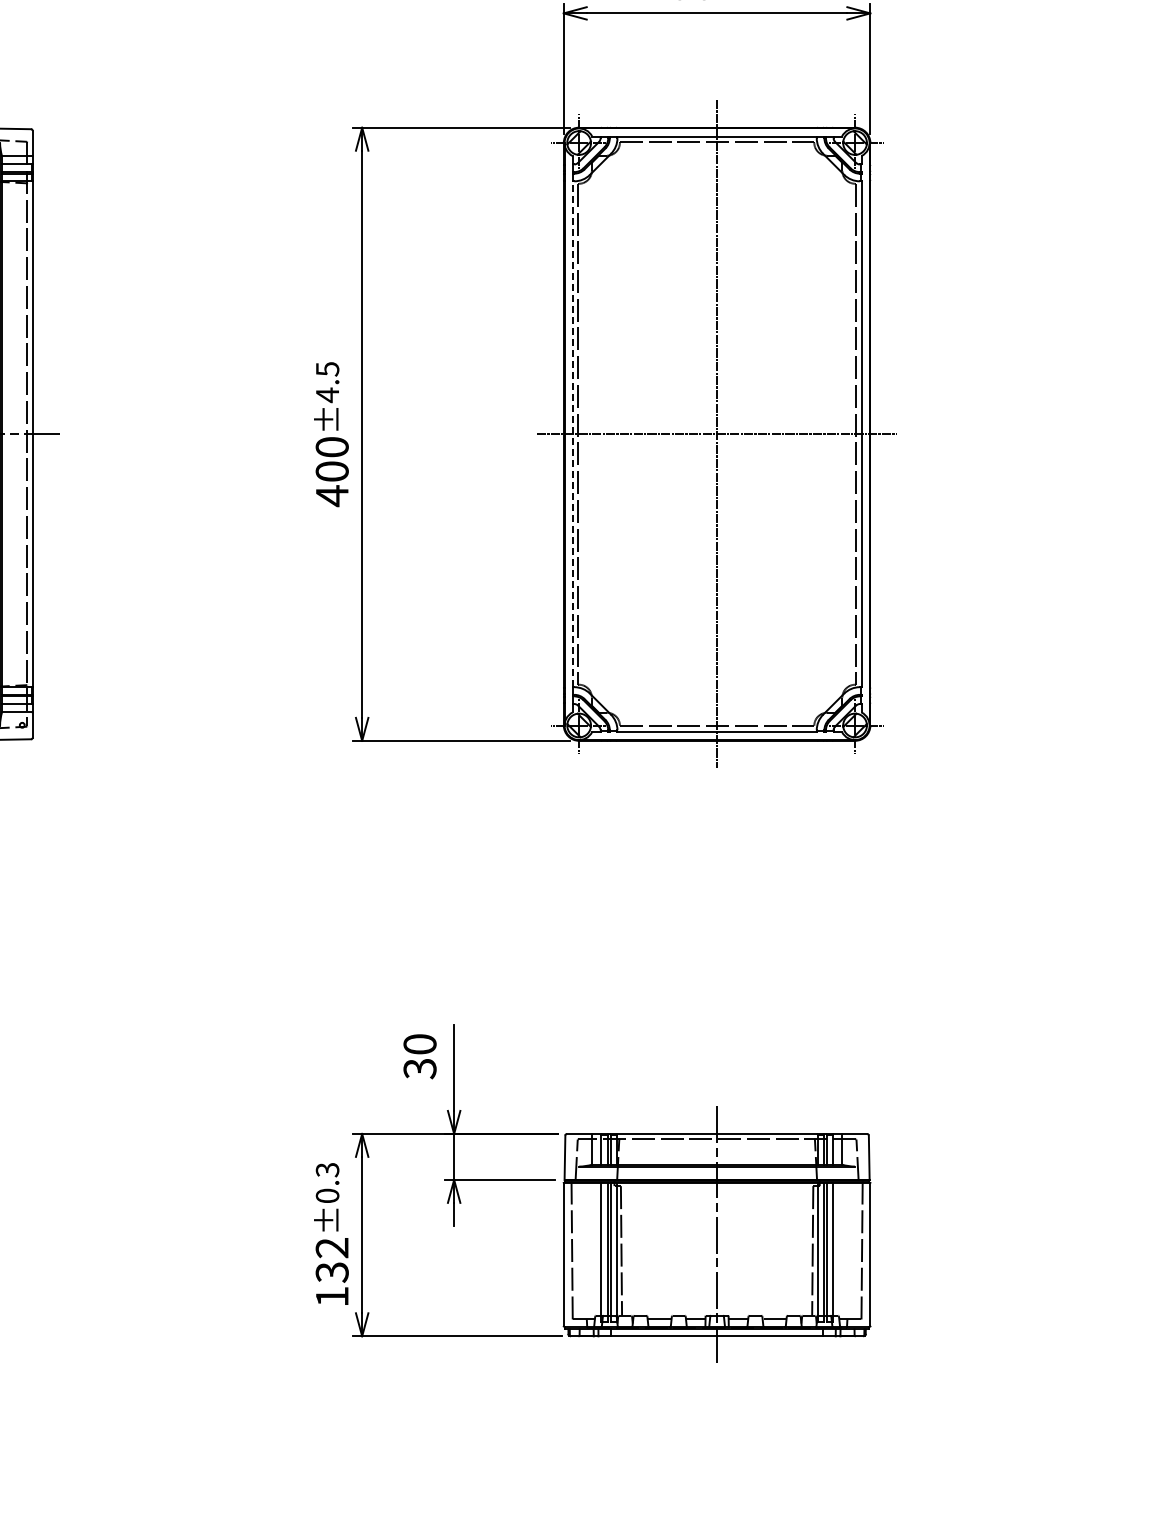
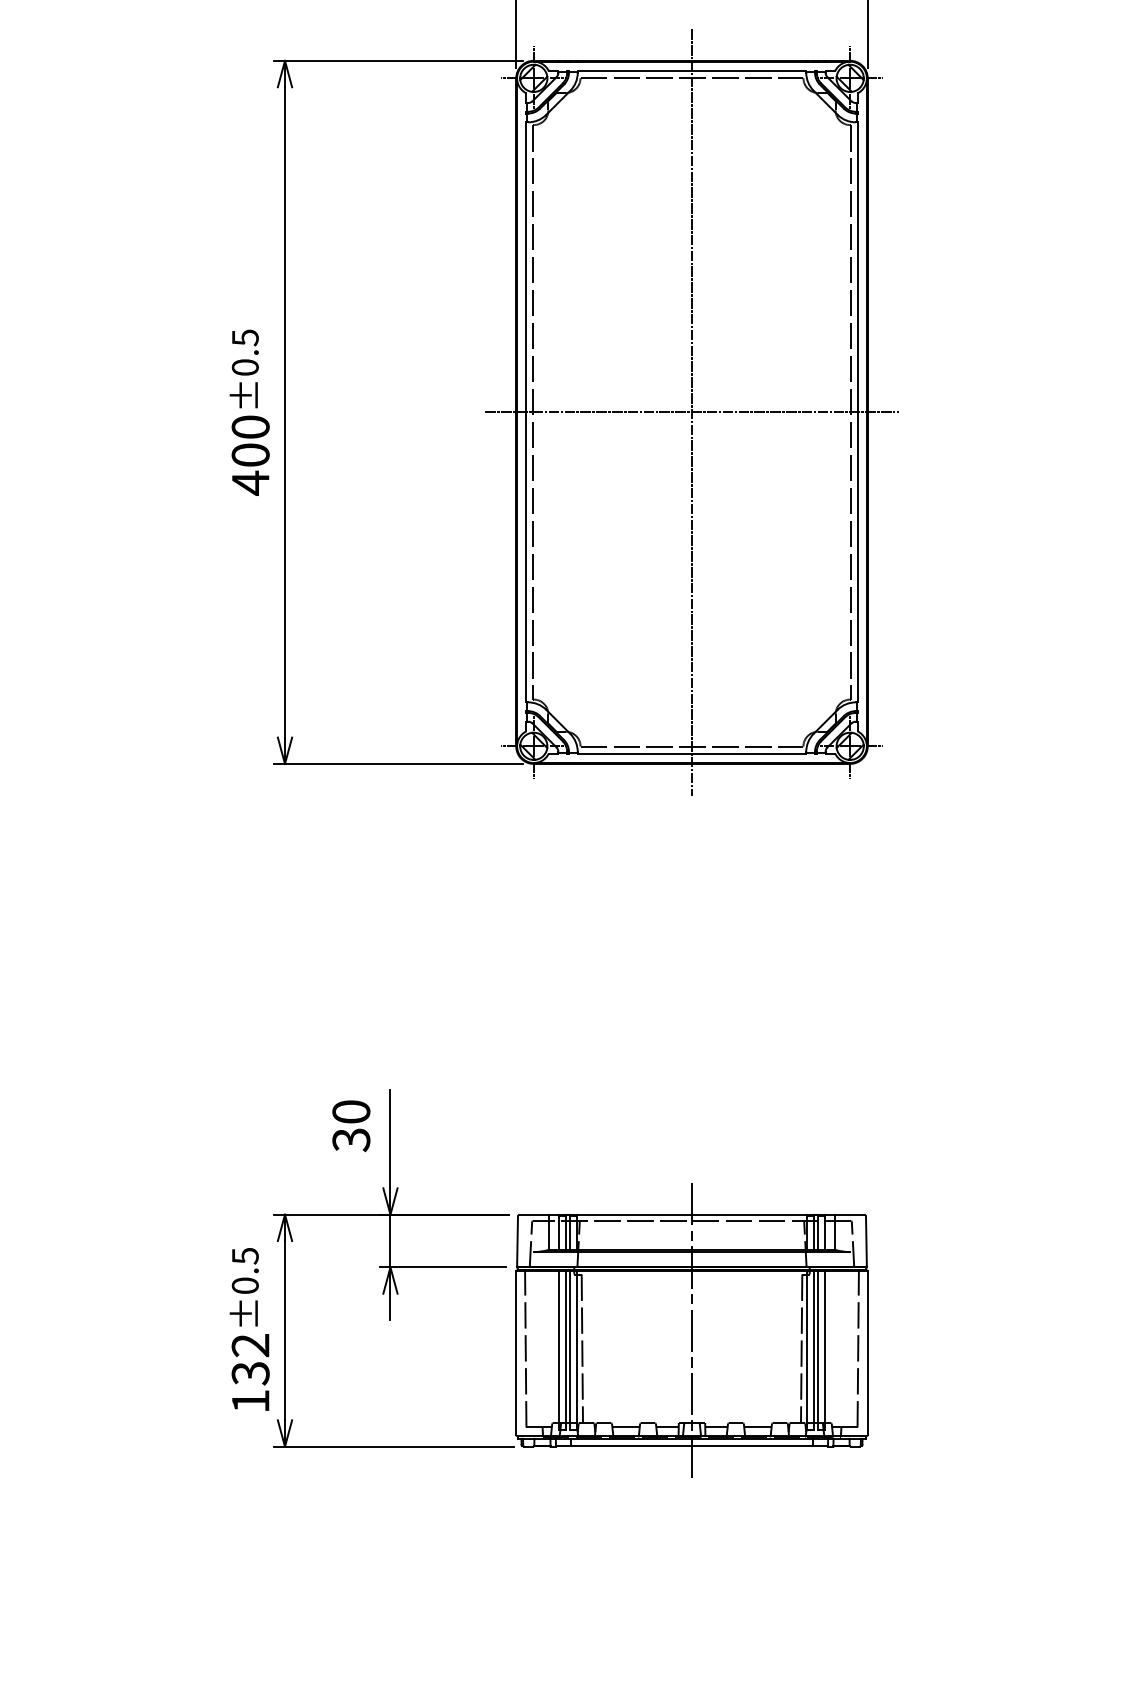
text: (327, 395) -> (245, 367), ±4.5 -> ±0.5
line: (572, 434) -> (526, 412), dashed -> solid
text: (326, 1169) -> (244, 1255), ±0.3 -> ±0.5

